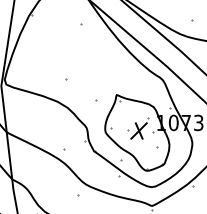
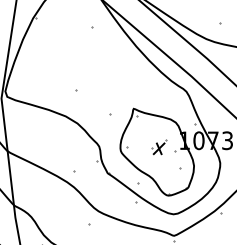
part: (138, 127) -> (158, 146), size x0.6

